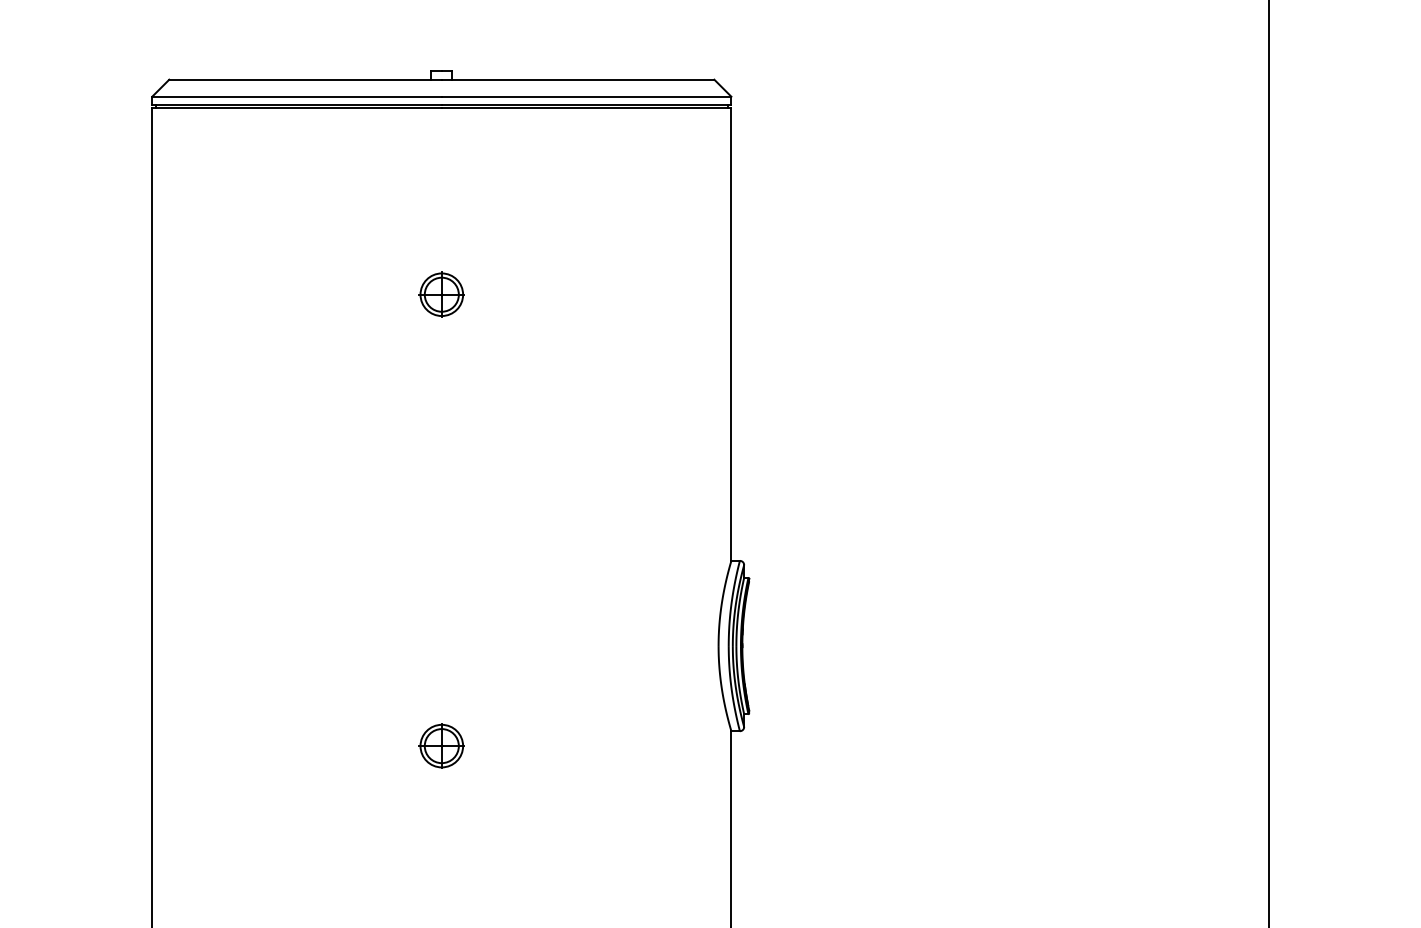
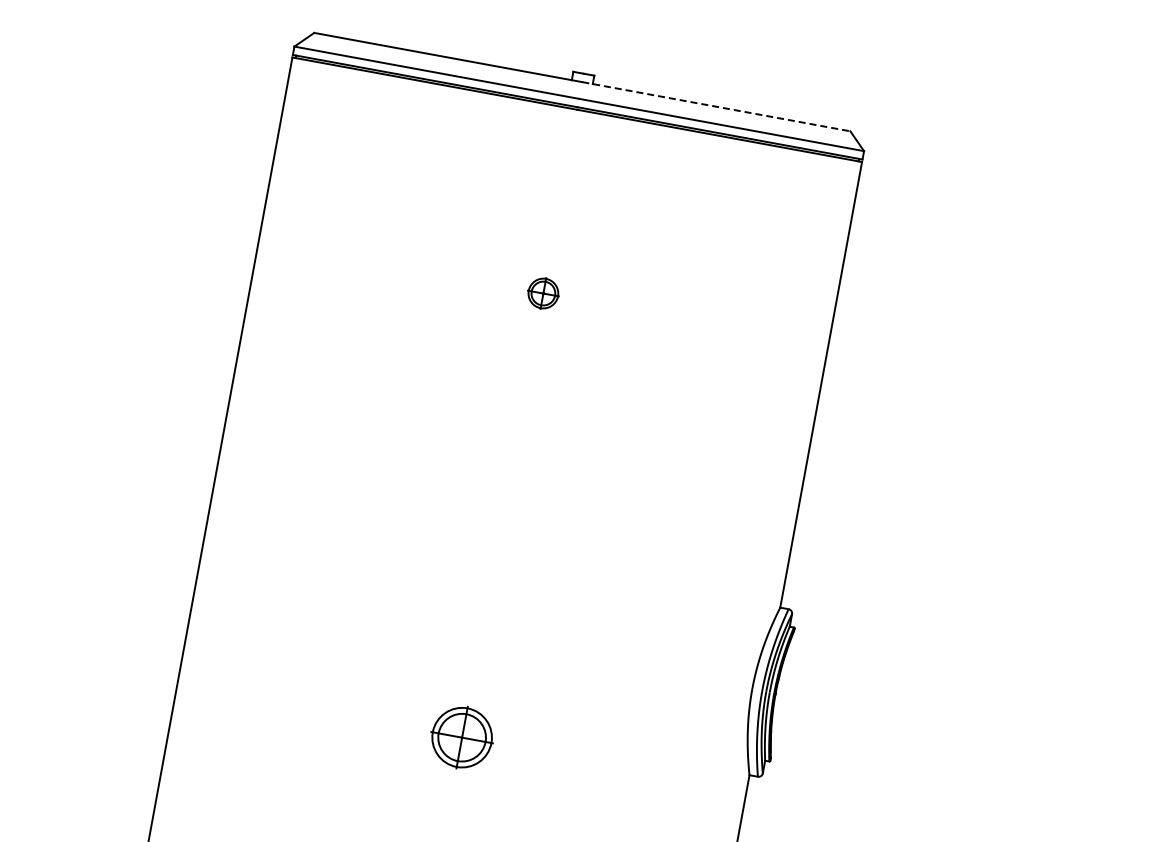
line: (578, 79) -> (716, 106), solid -> dashed
part: (441, 294) -> (543, 293), size x0.7
part: (441, 745) -> (461, 736), size x1.4

